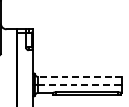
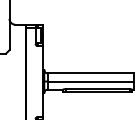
line: (80, 77) -> (90, 73), dashed -> solid
line: (80, 84) -> (90, 81), dashed -> solid

